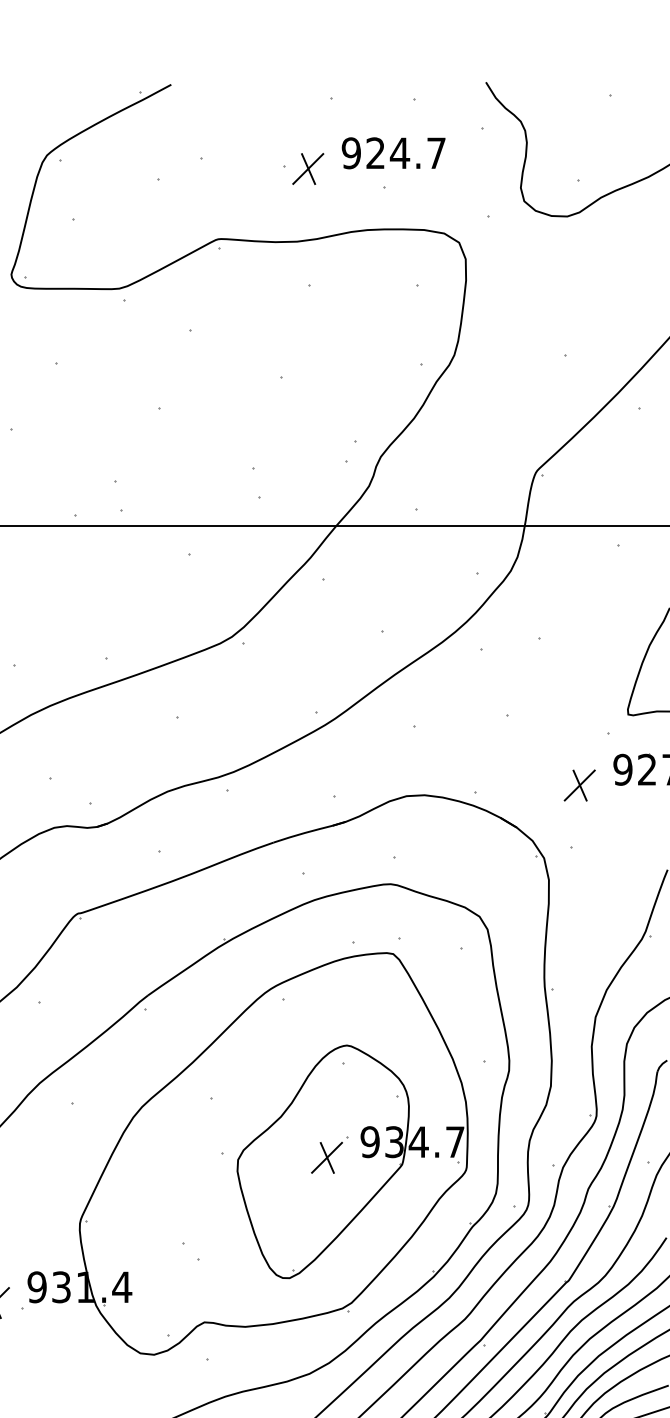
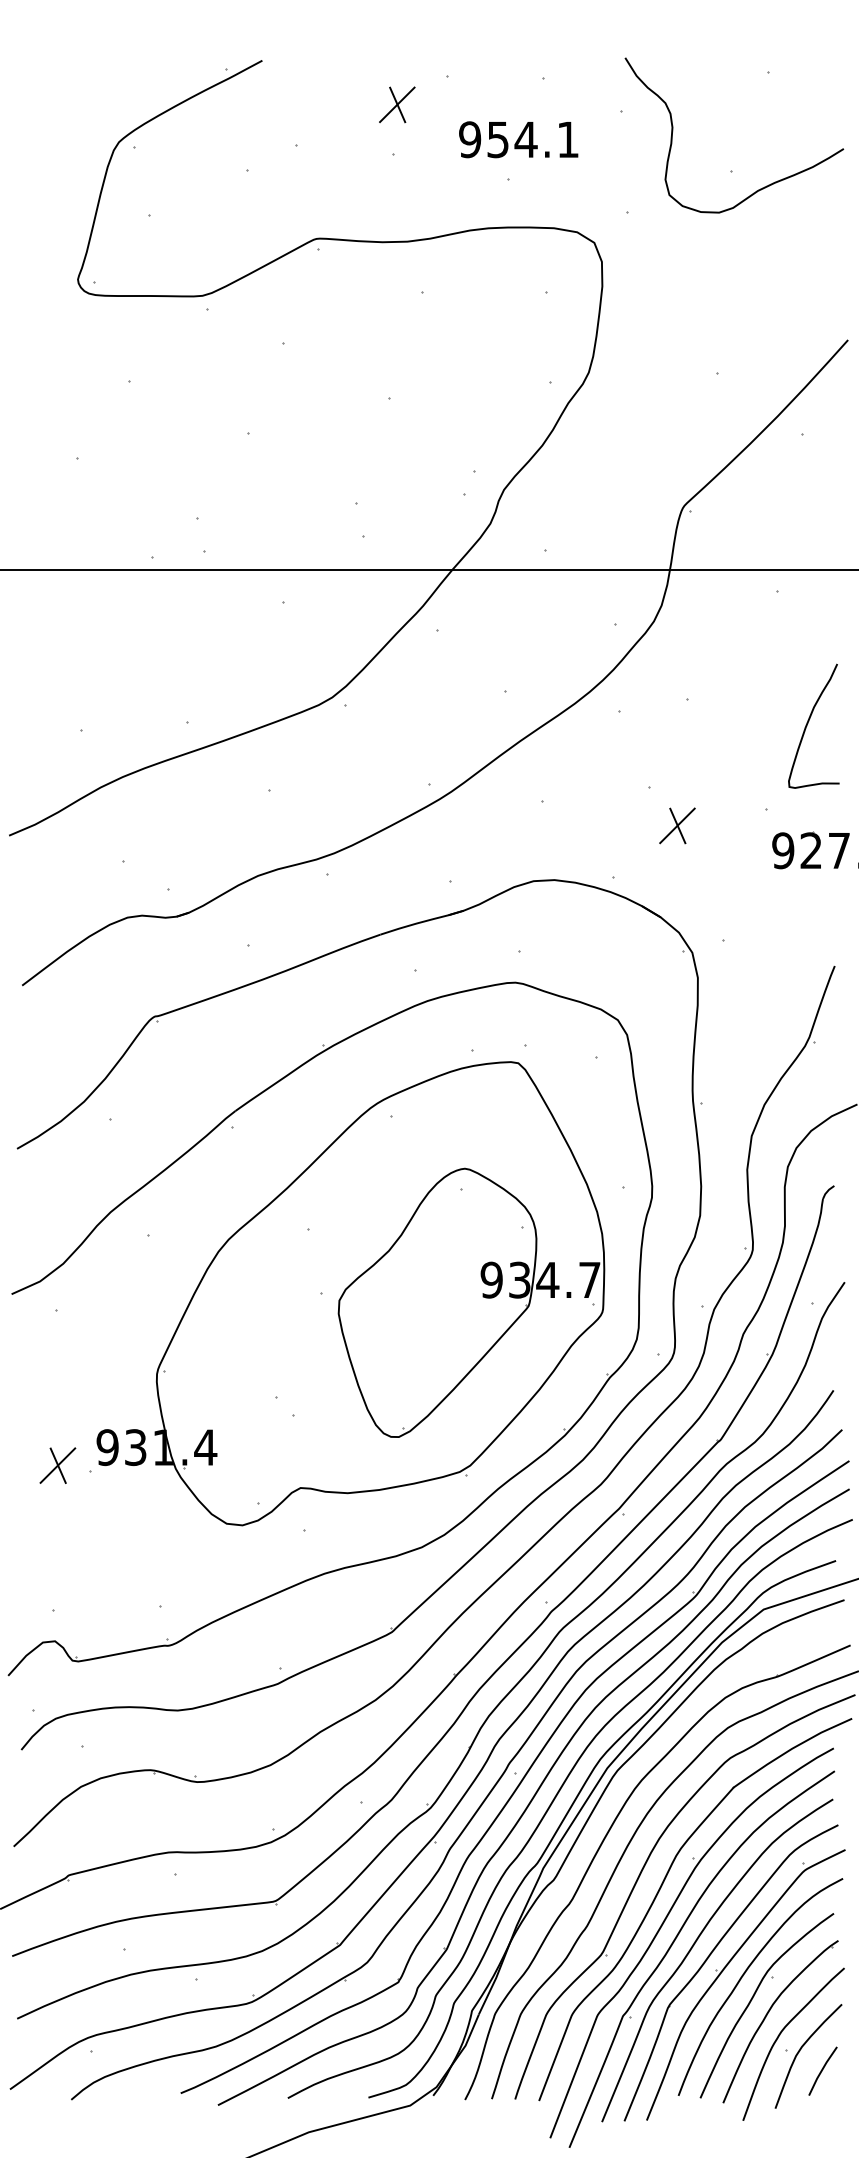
text: (405, 153) -> (532, 139), 924.7 -> 954.1
part: (308, 168) -> (397, 104), moved
part: (579, 785) -> (677, 825), moved
part: (329, 1154) -> (444, 1294), removed

